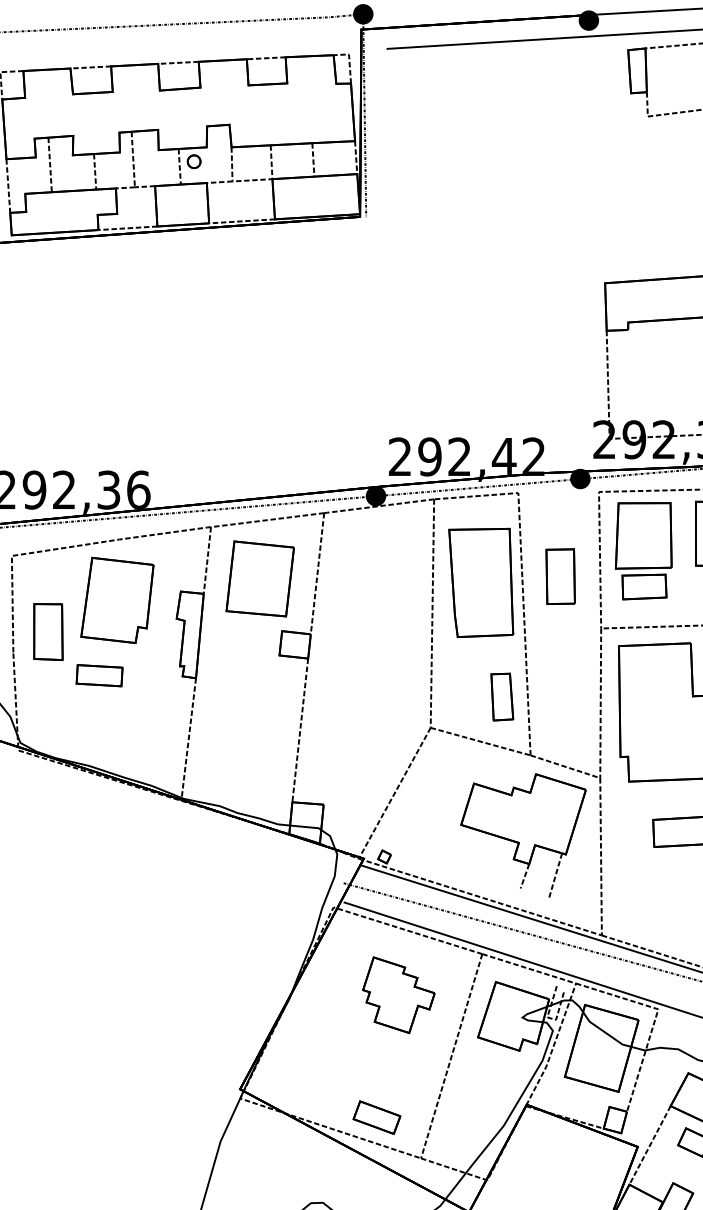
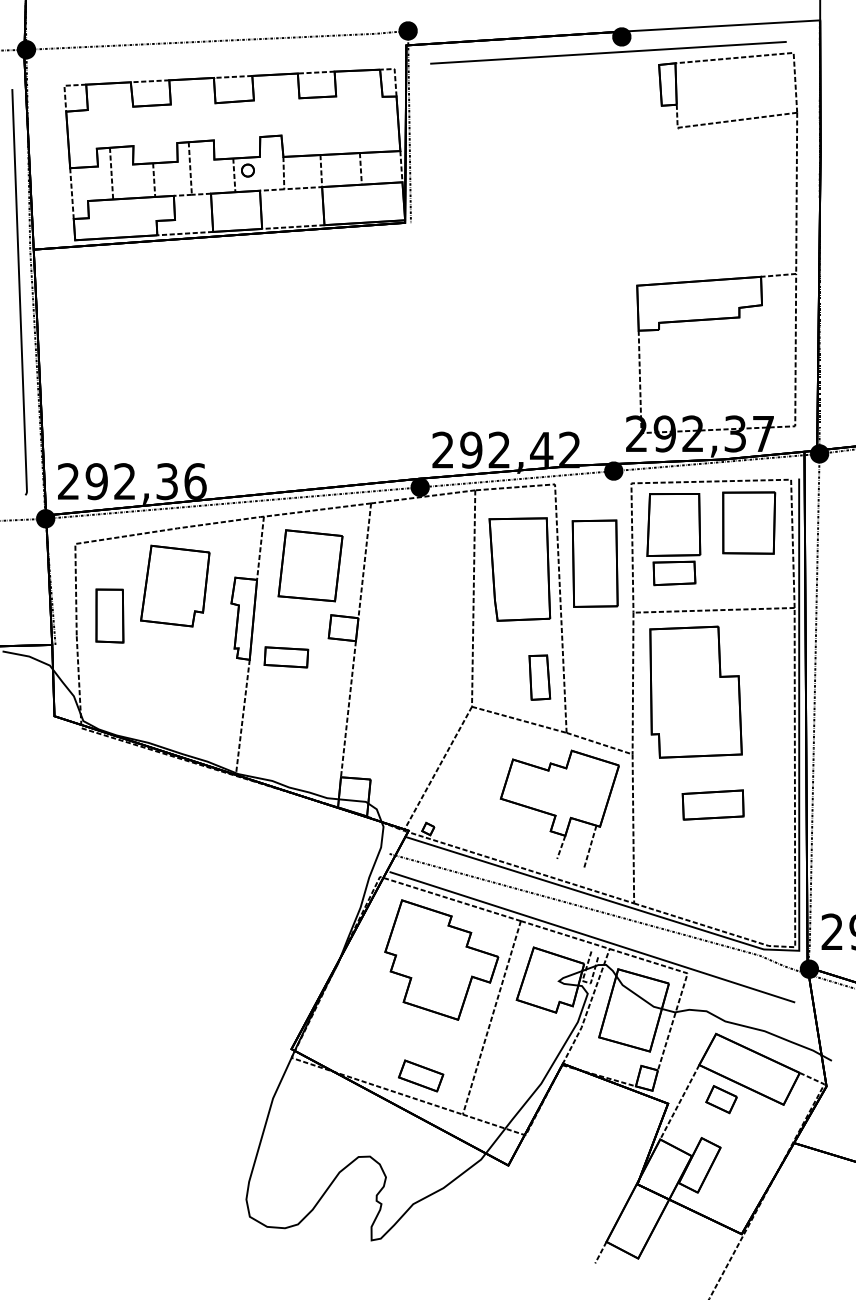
part: (560, 576) -> (594, 563), size x1.67
part: (99, 675) -> (286, 657), moved
part: (398, 994) -> (441, 959), size x1.67

